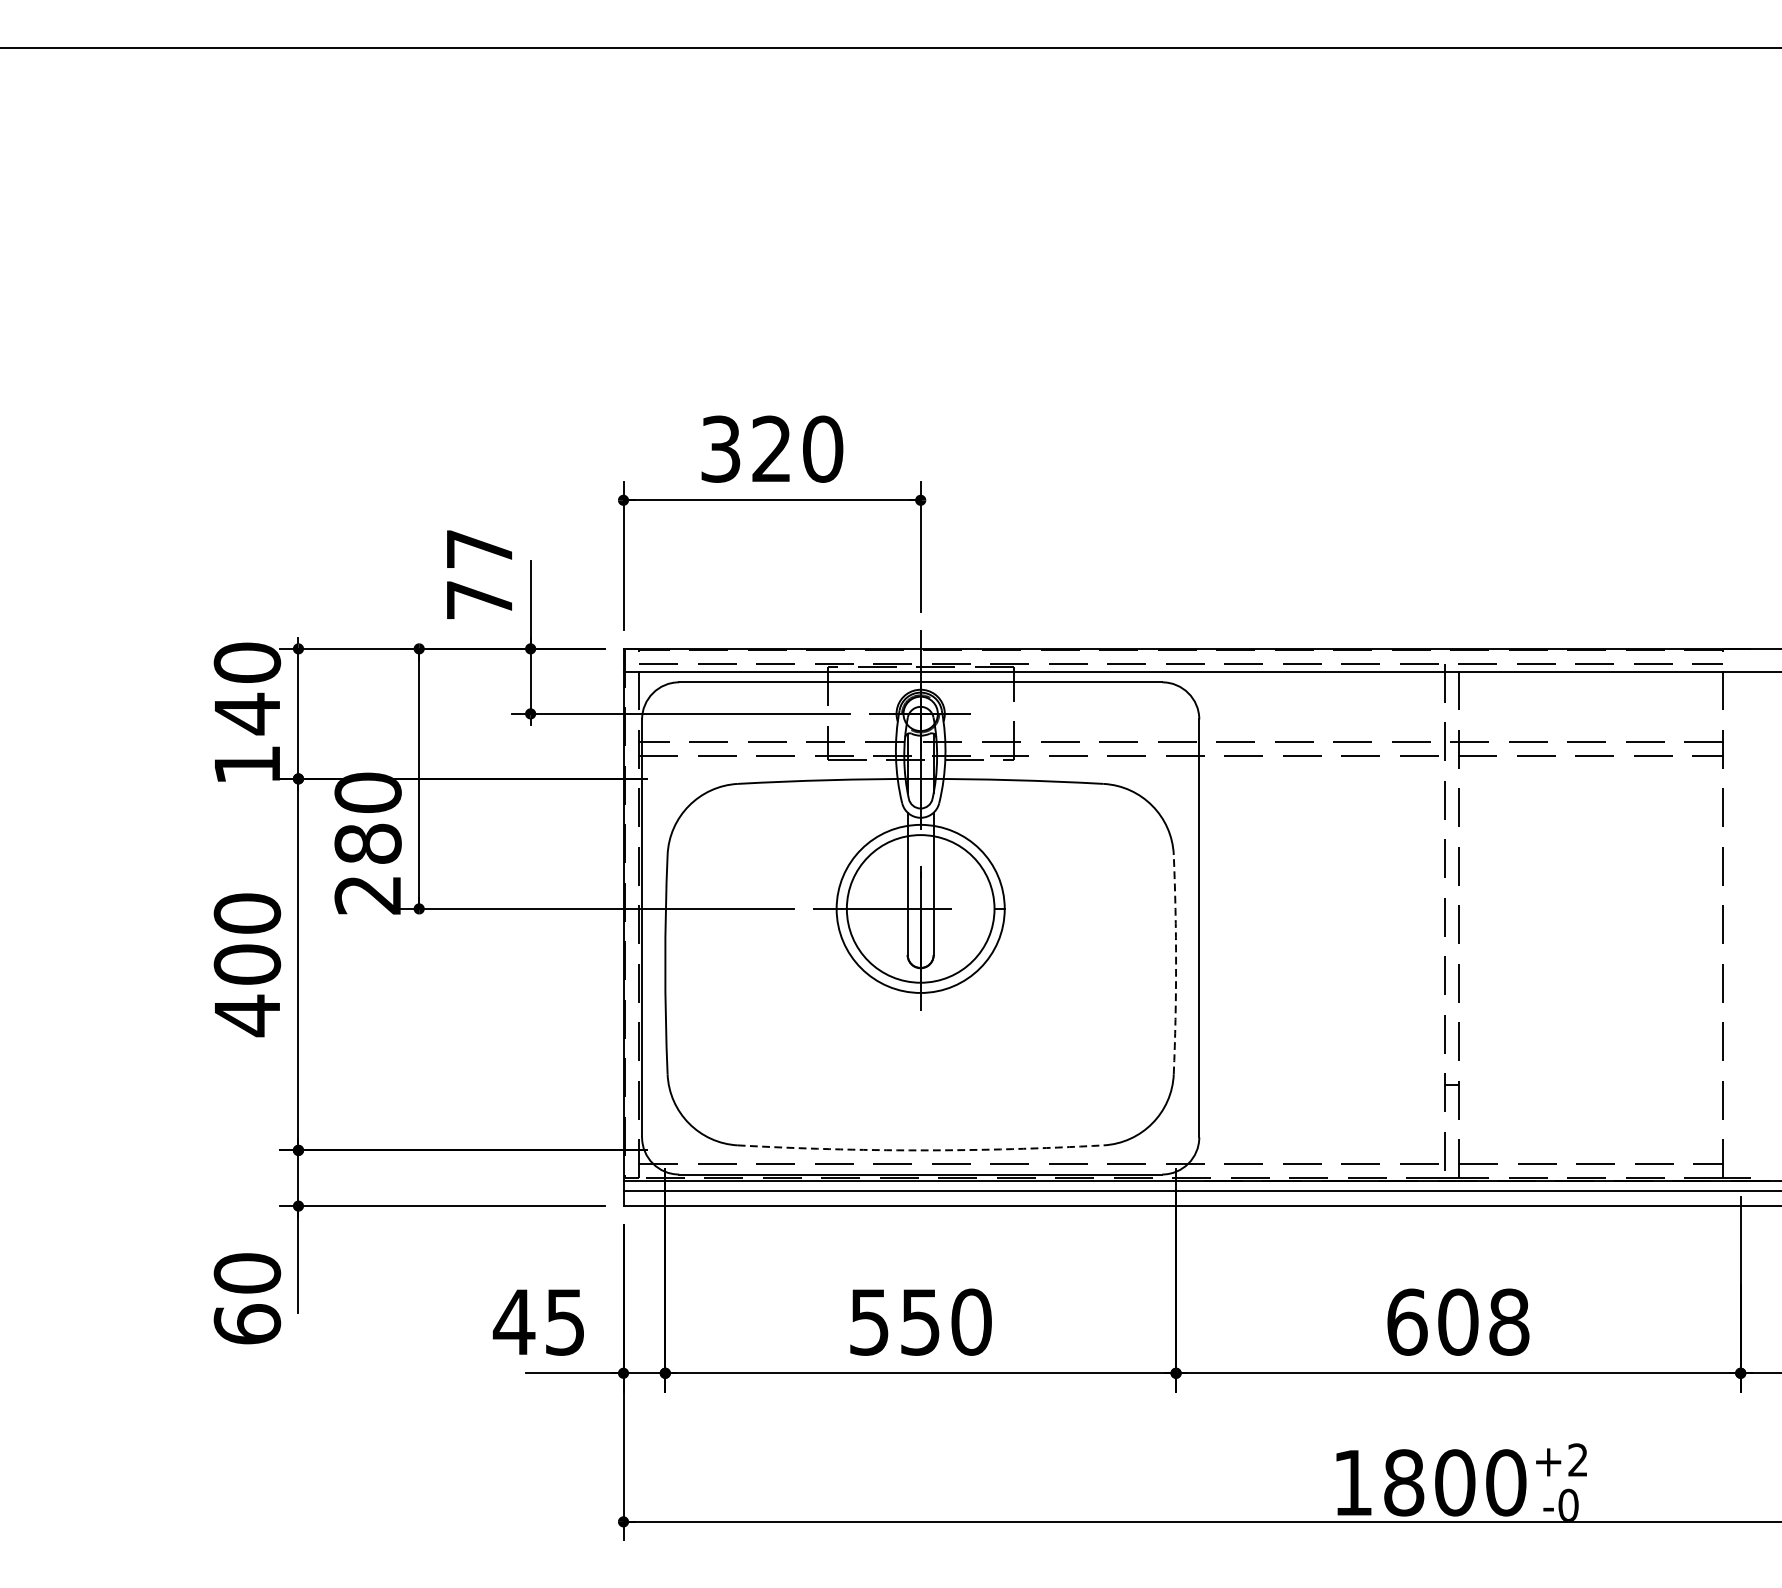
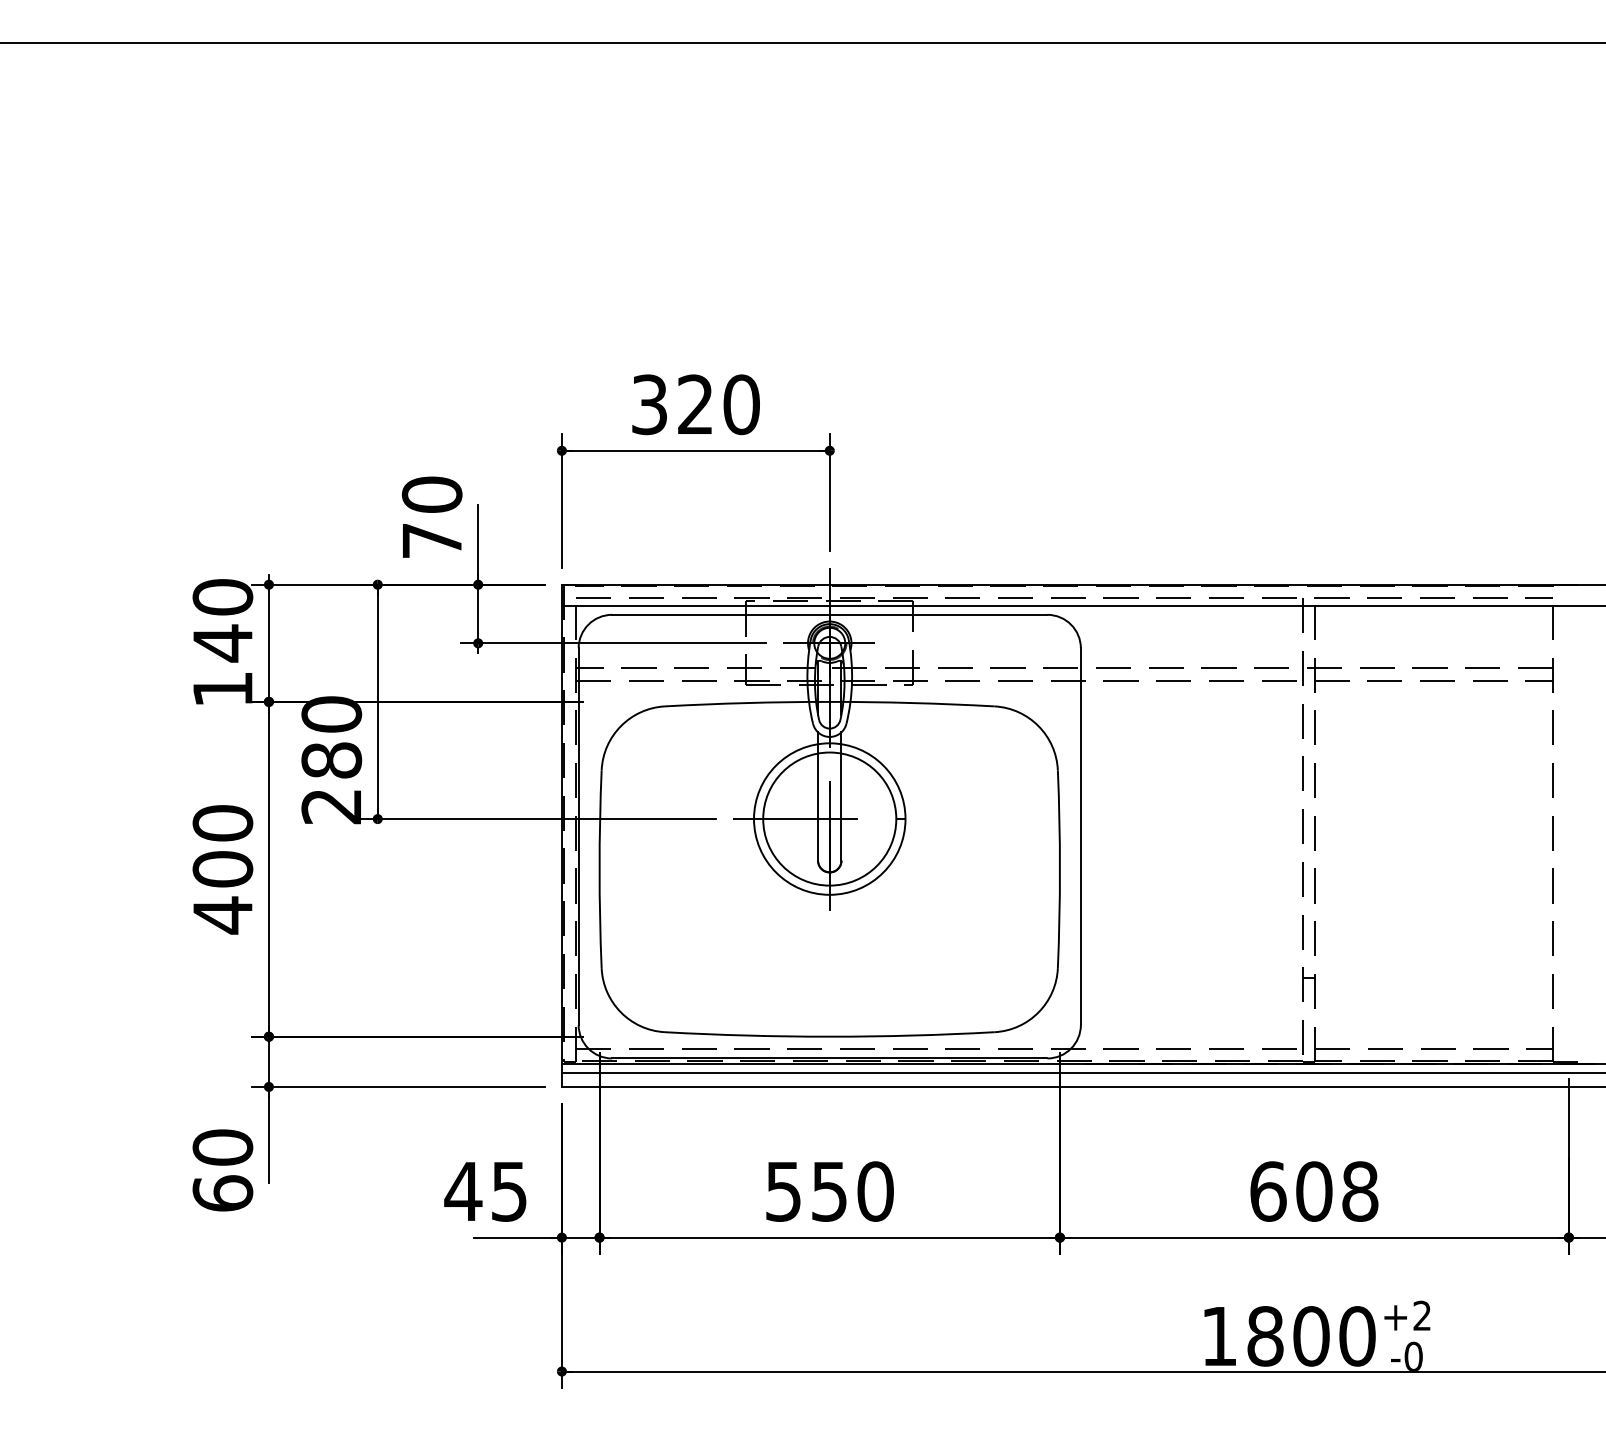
text: (478, 548) -> (431, 494), 77 -> 70
arc: (1175, 964) -> (1059, 869), dashed -> solid
arc: (920, 1150) -> (829, 1036), dashed -> solid

